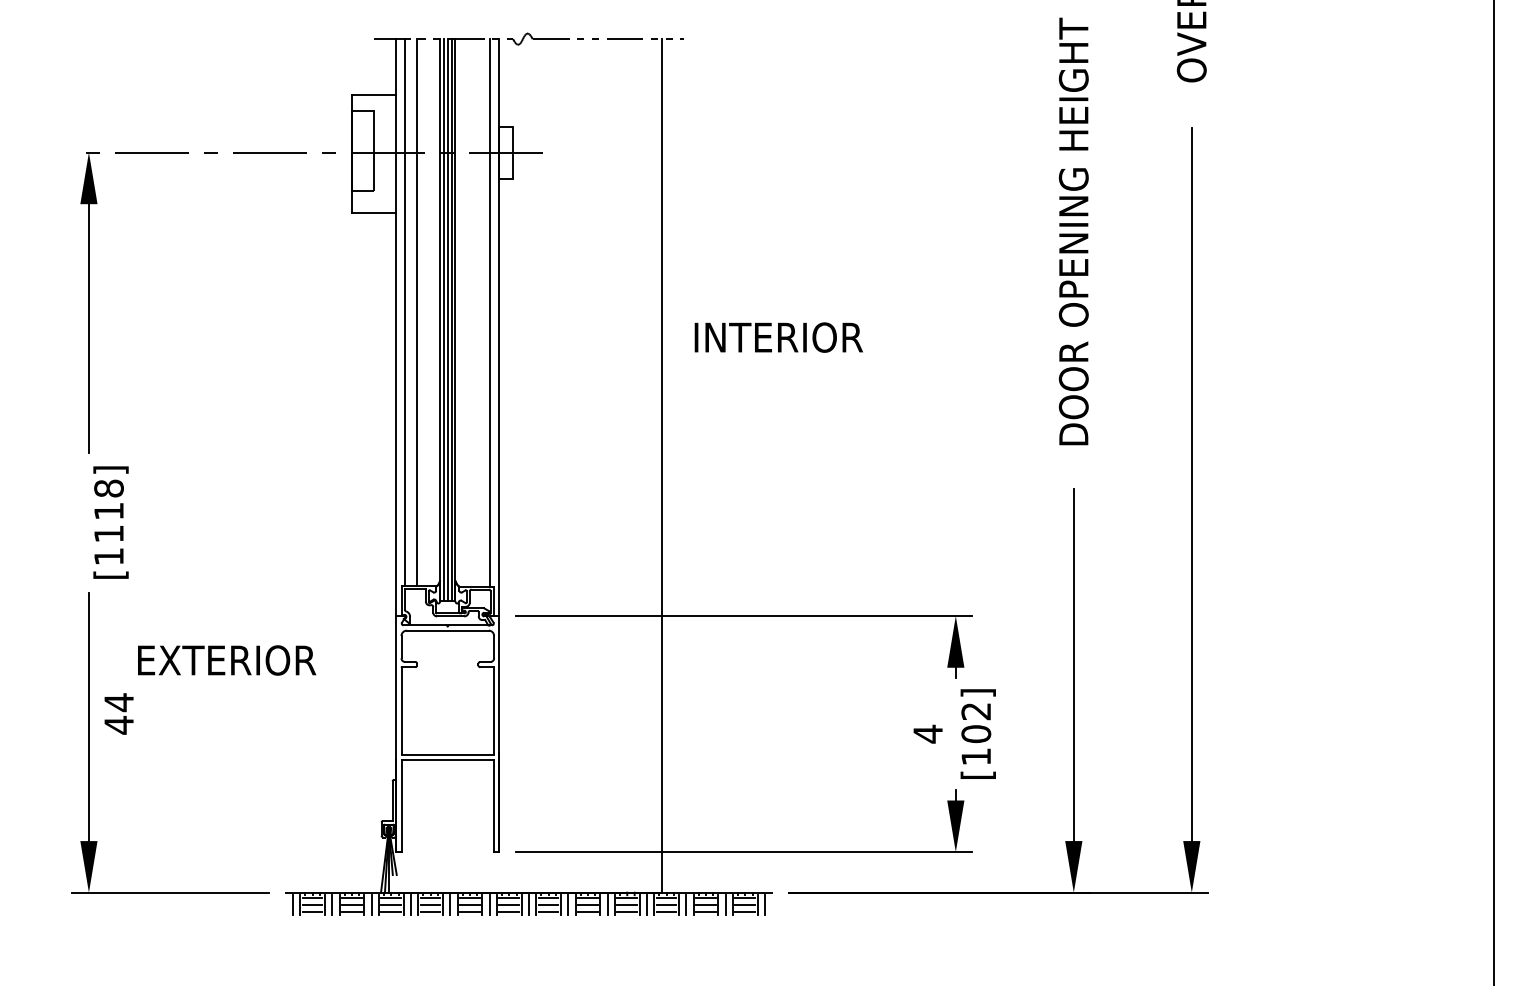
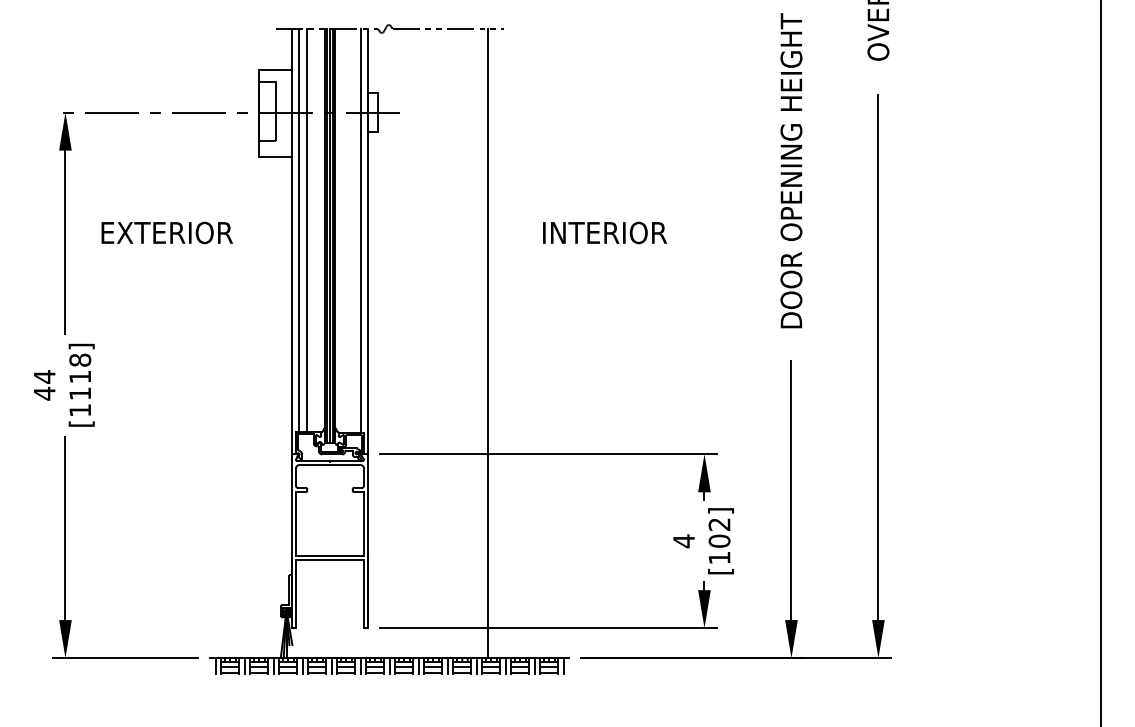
text: (778, 336) -> (604, 232), moved
text: (226, 659) -> (166, 232), moved
text: (118, 714) -> (44, 385), moved

